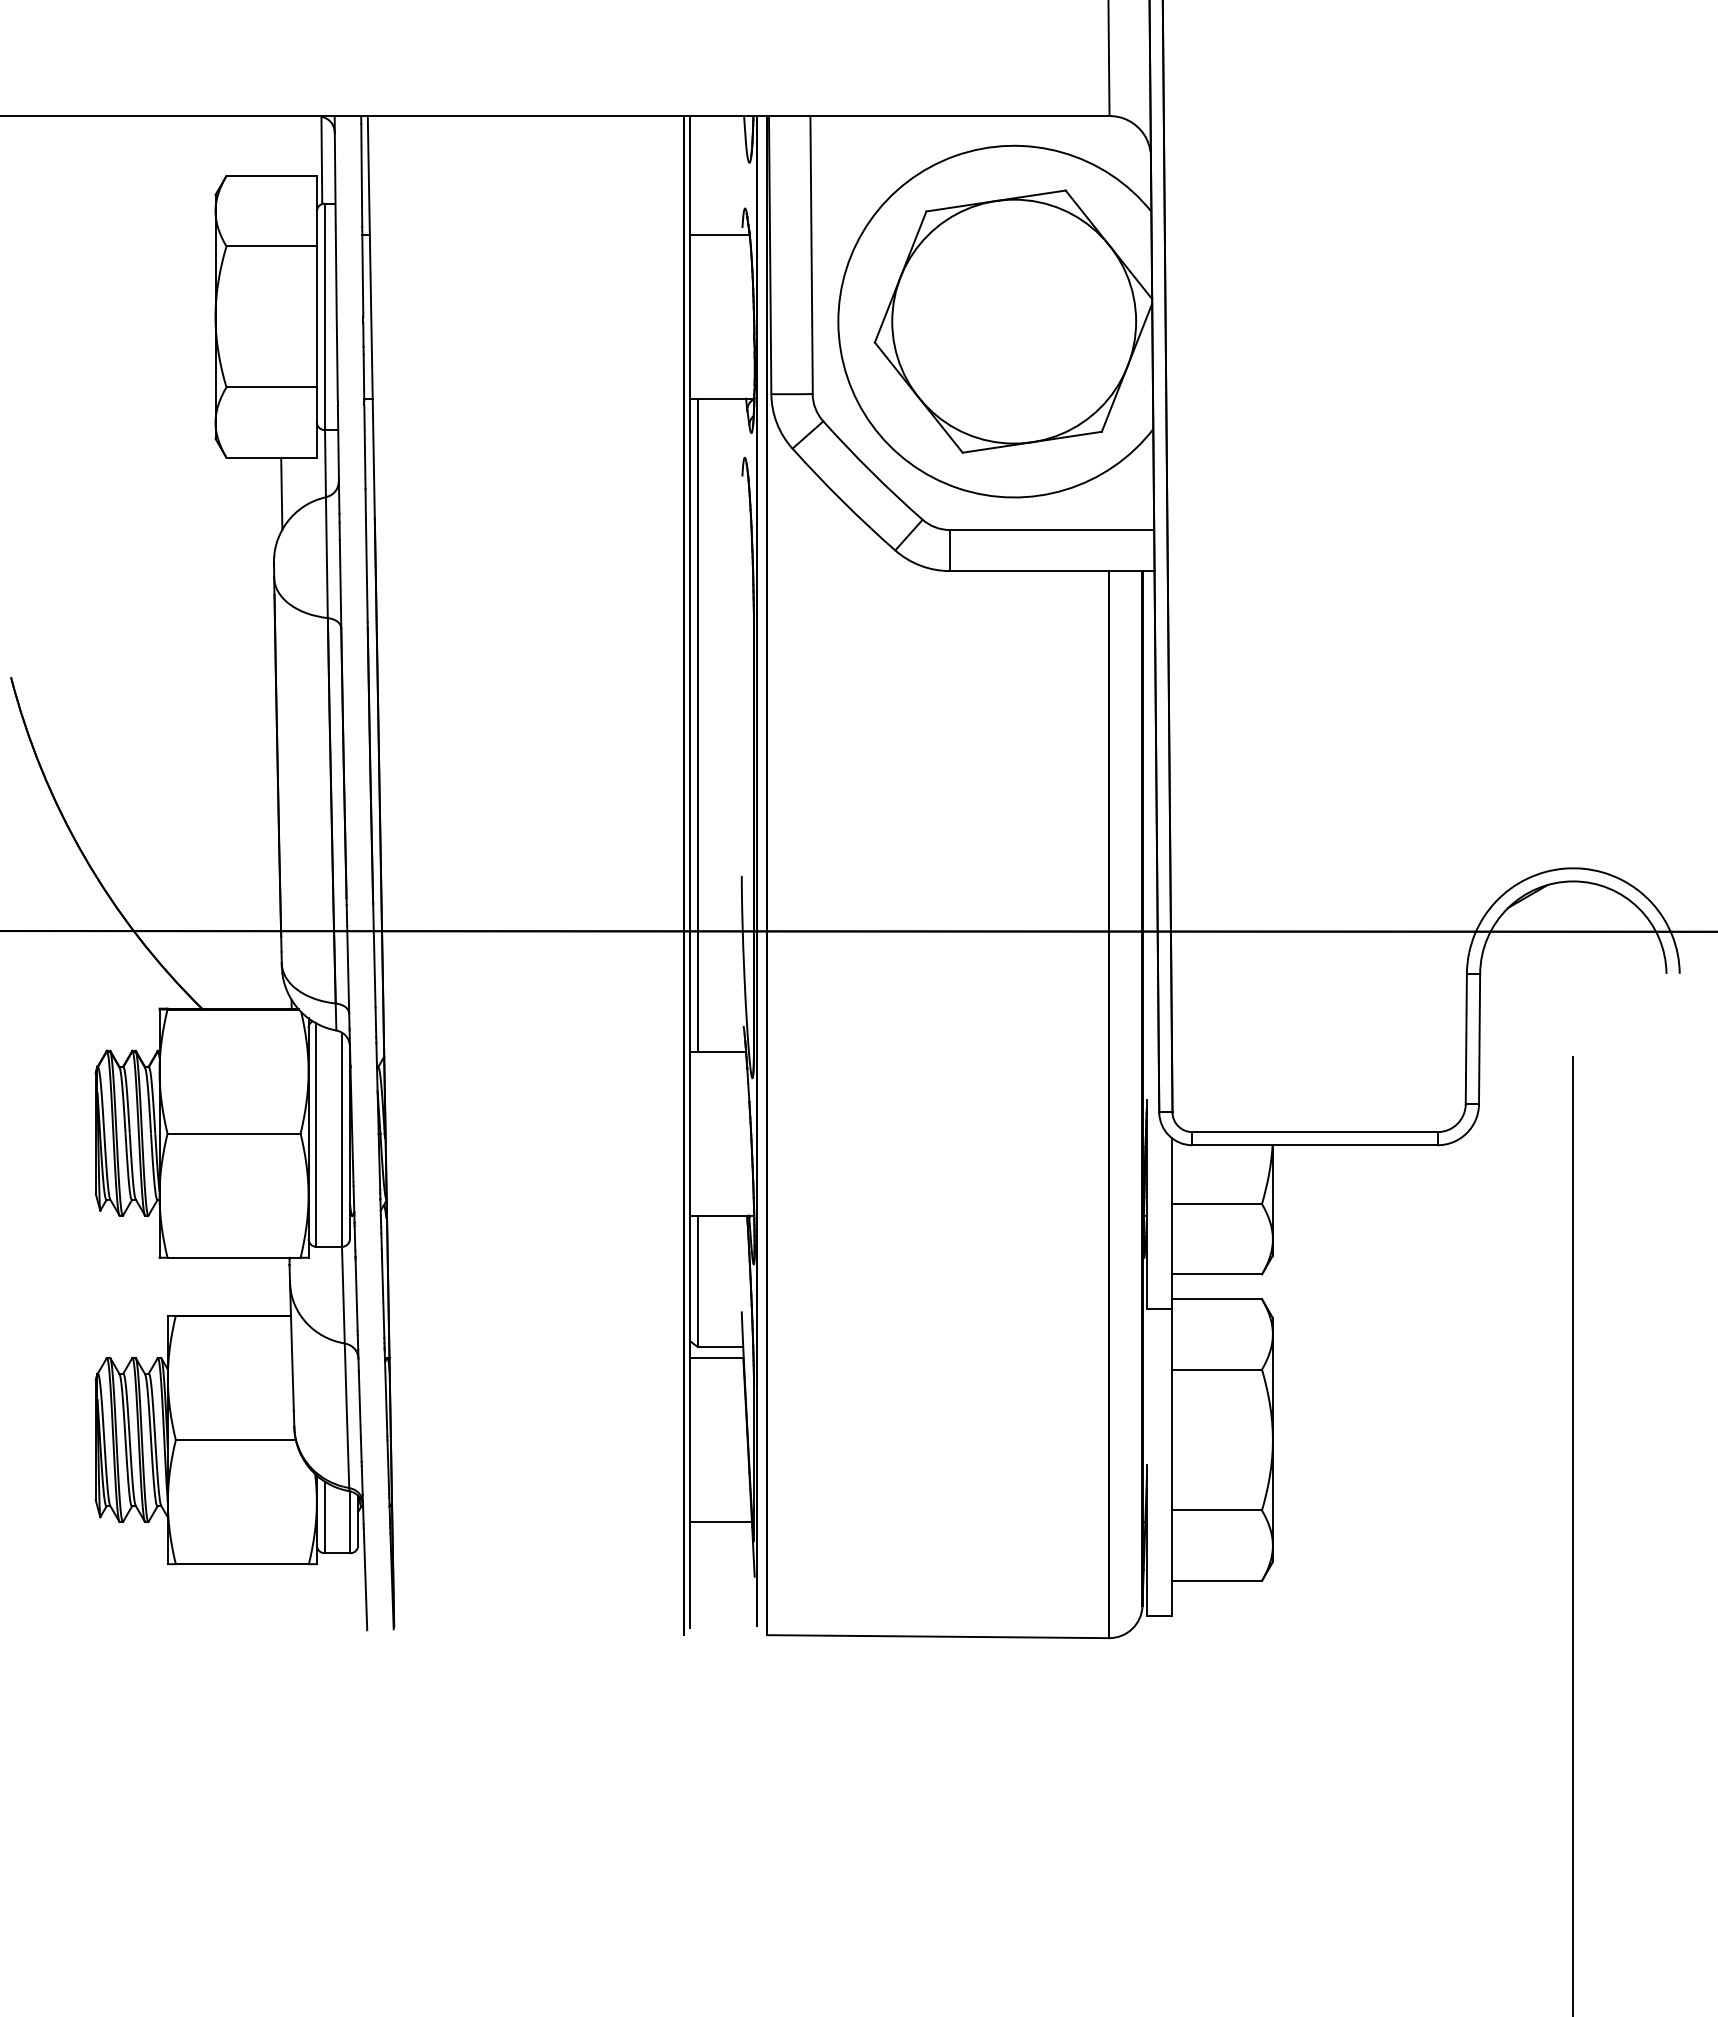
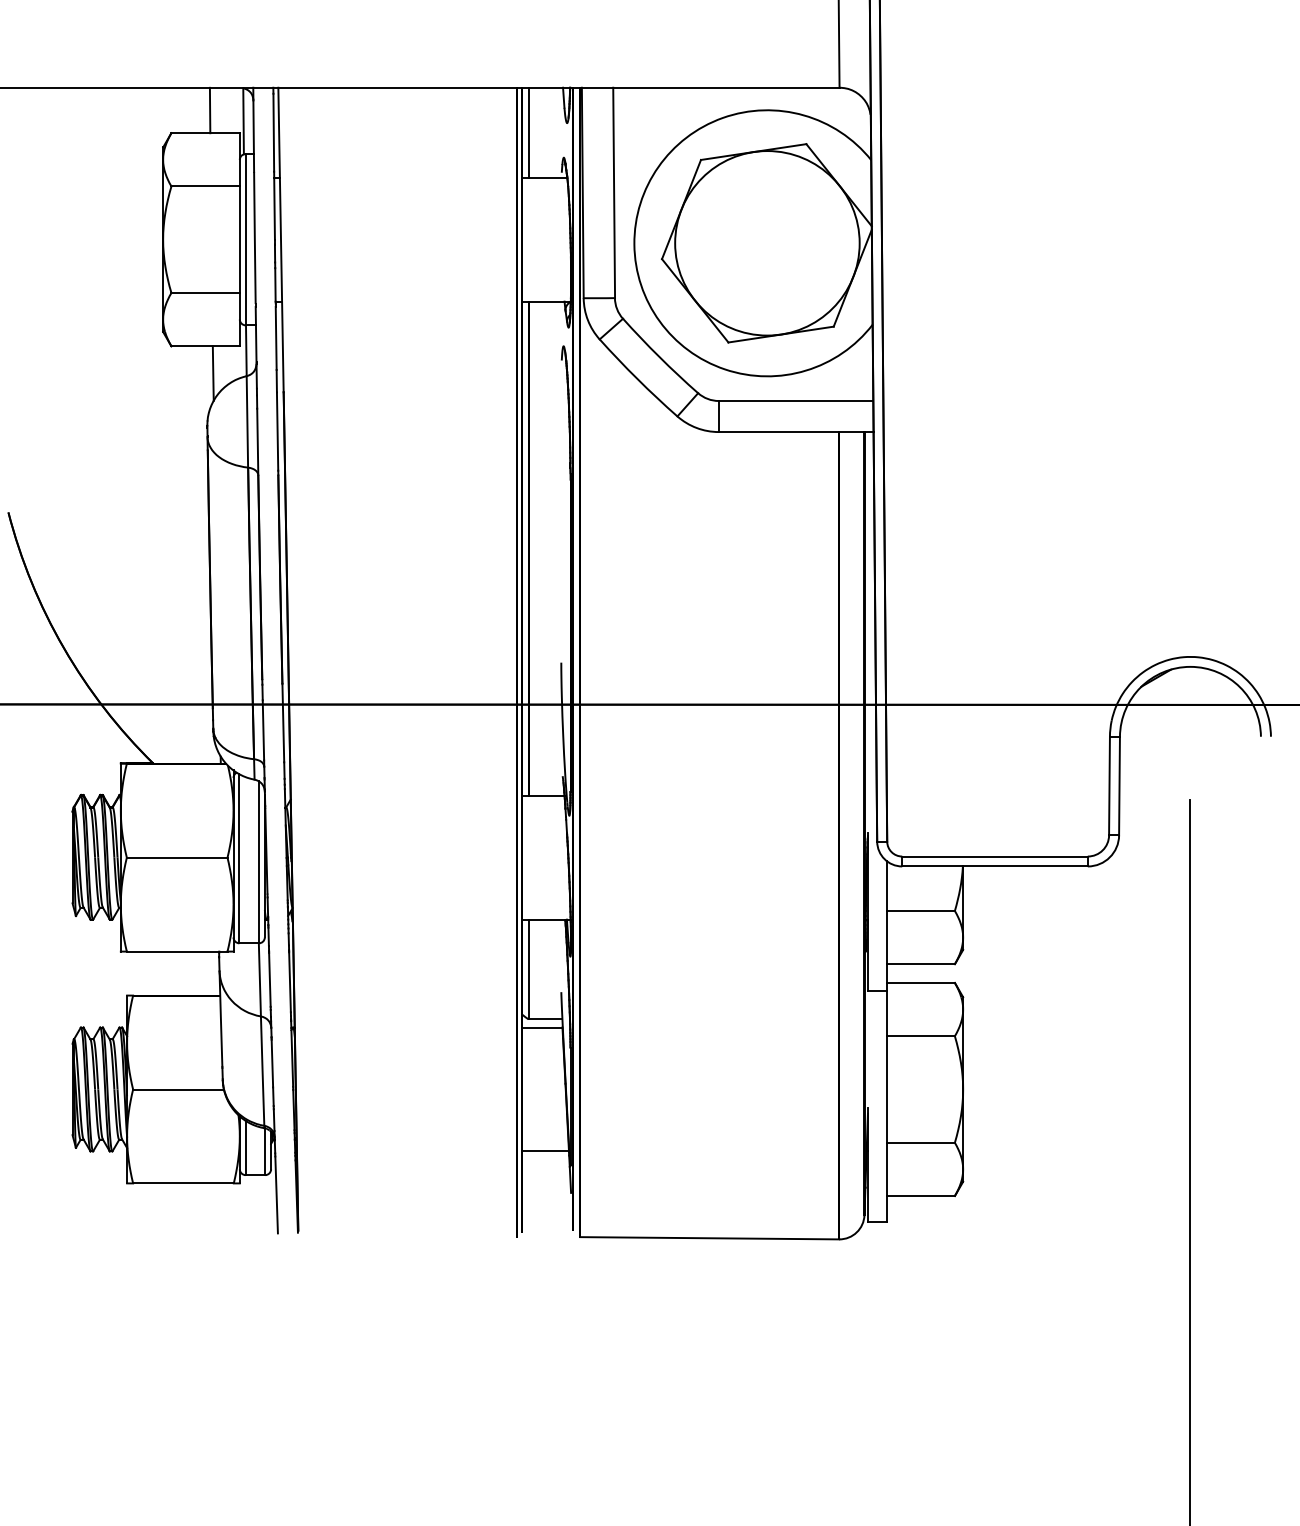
line: (277, 146) -> (210, 110), added
line: (698, 175) -> (528, 132), added

